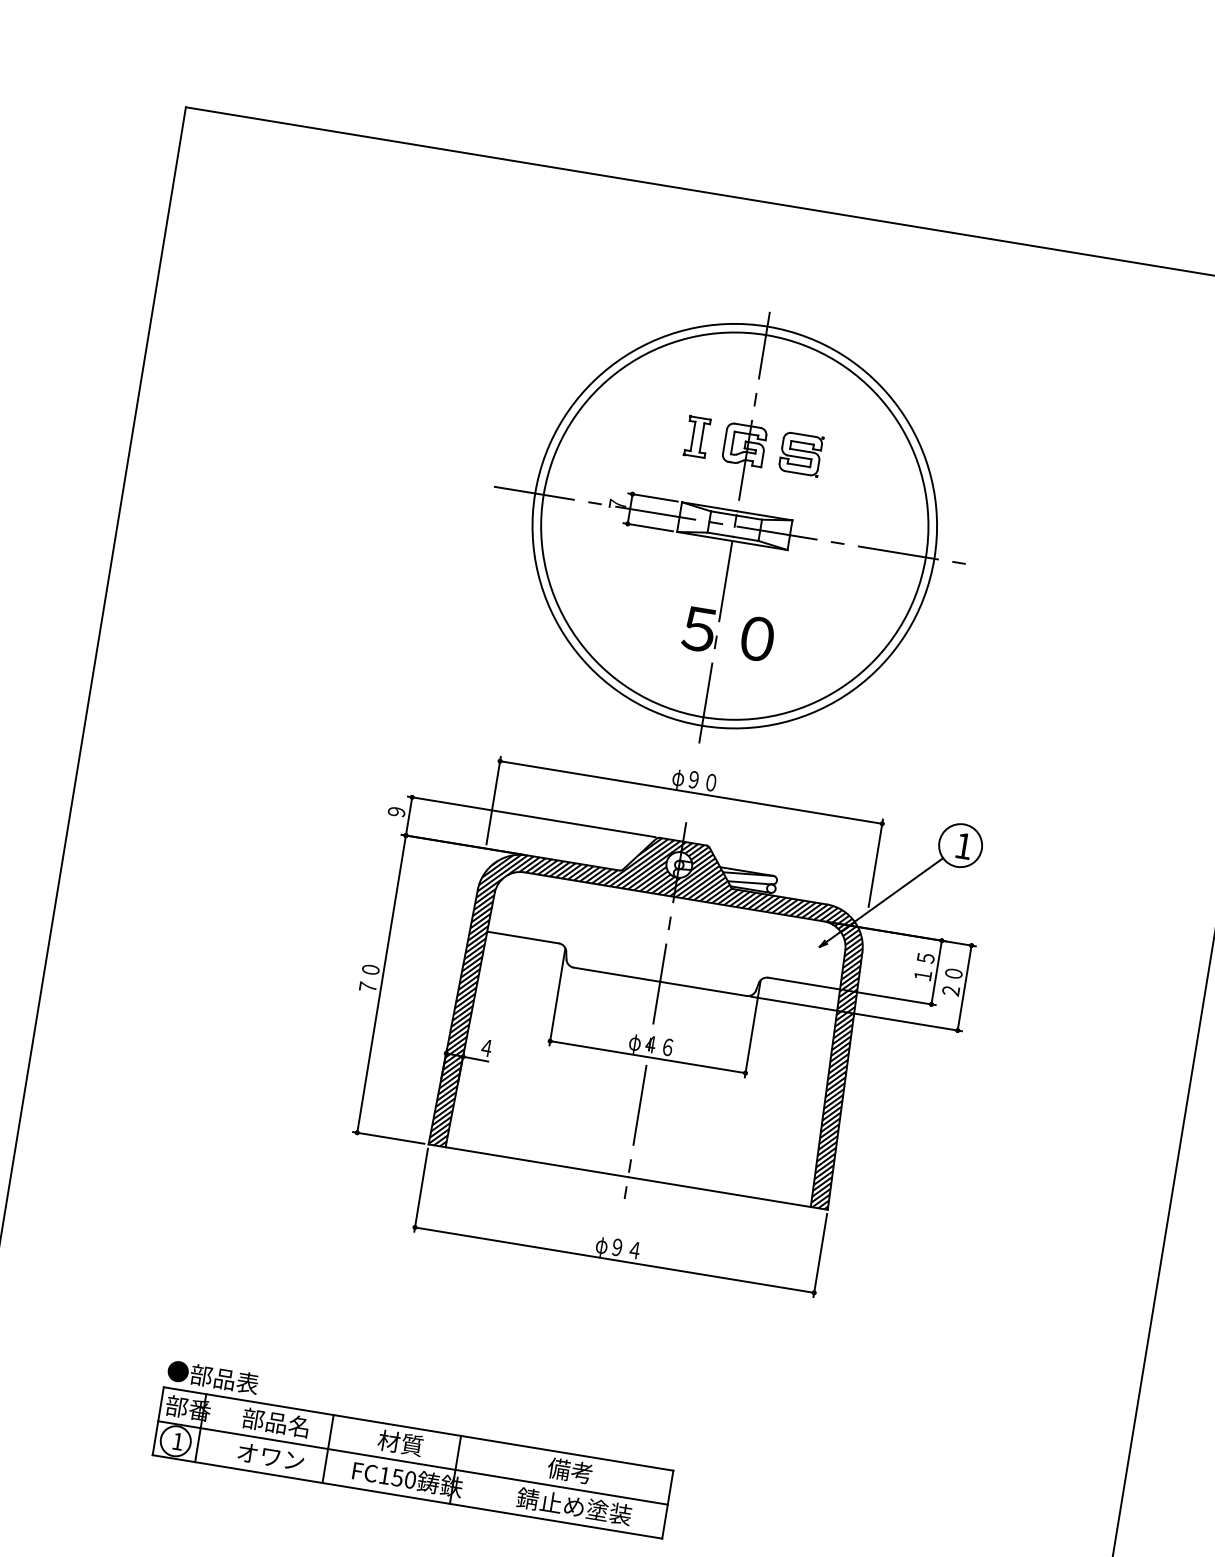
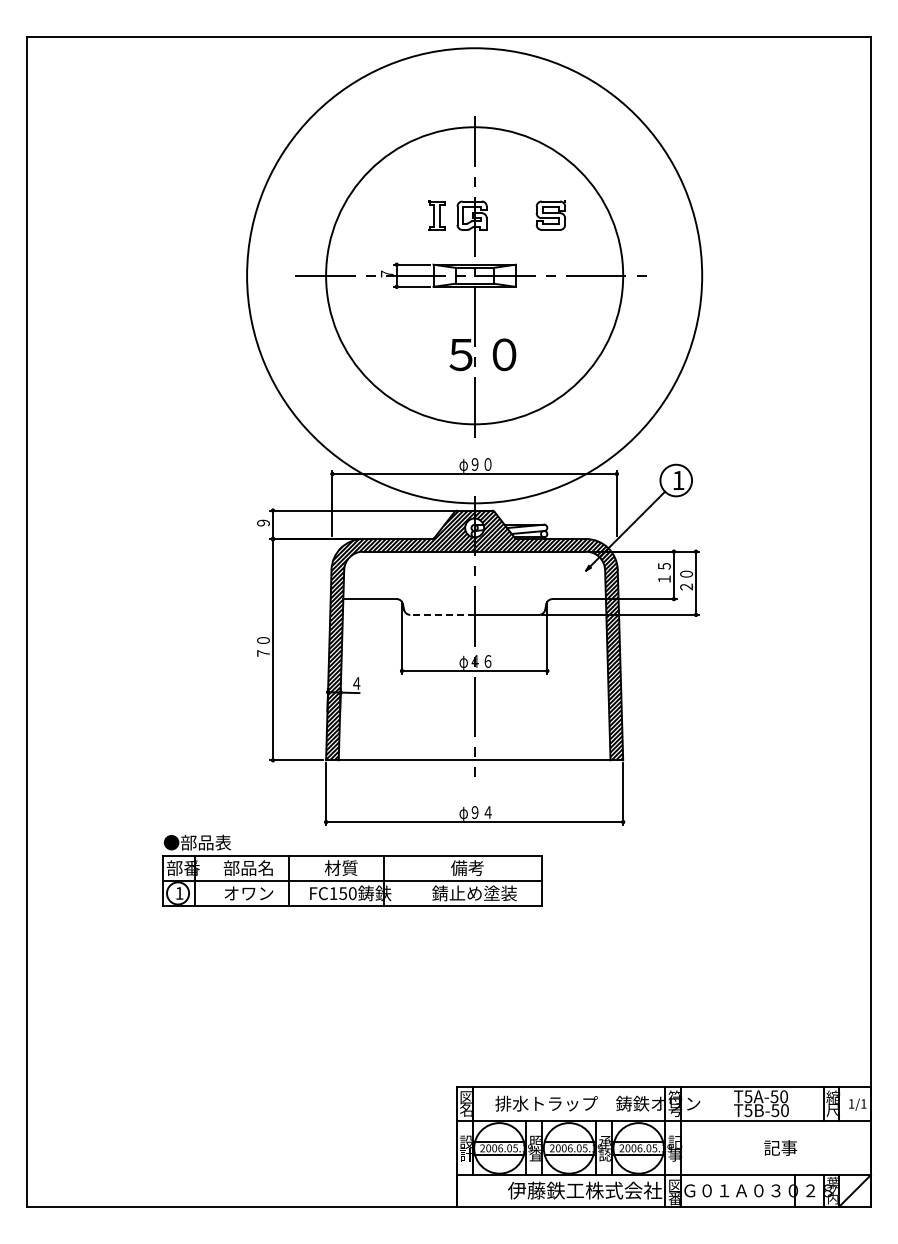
part: (800, 453) -> (550, 215), moved
circle: (734, 525) -> (474, 275), size x1.6
line: (615, 973) -> (441, 614), solid -> dashed
part: (415, 1448) -> (352, 870), moved

